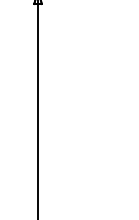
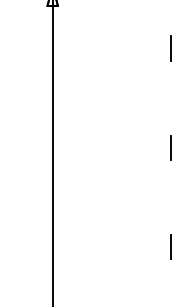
line: (123, 34) -> (171, 48), added
line: (123, 105) -> (171, 147), added
line: (123, 177) -> (171, 247), added

